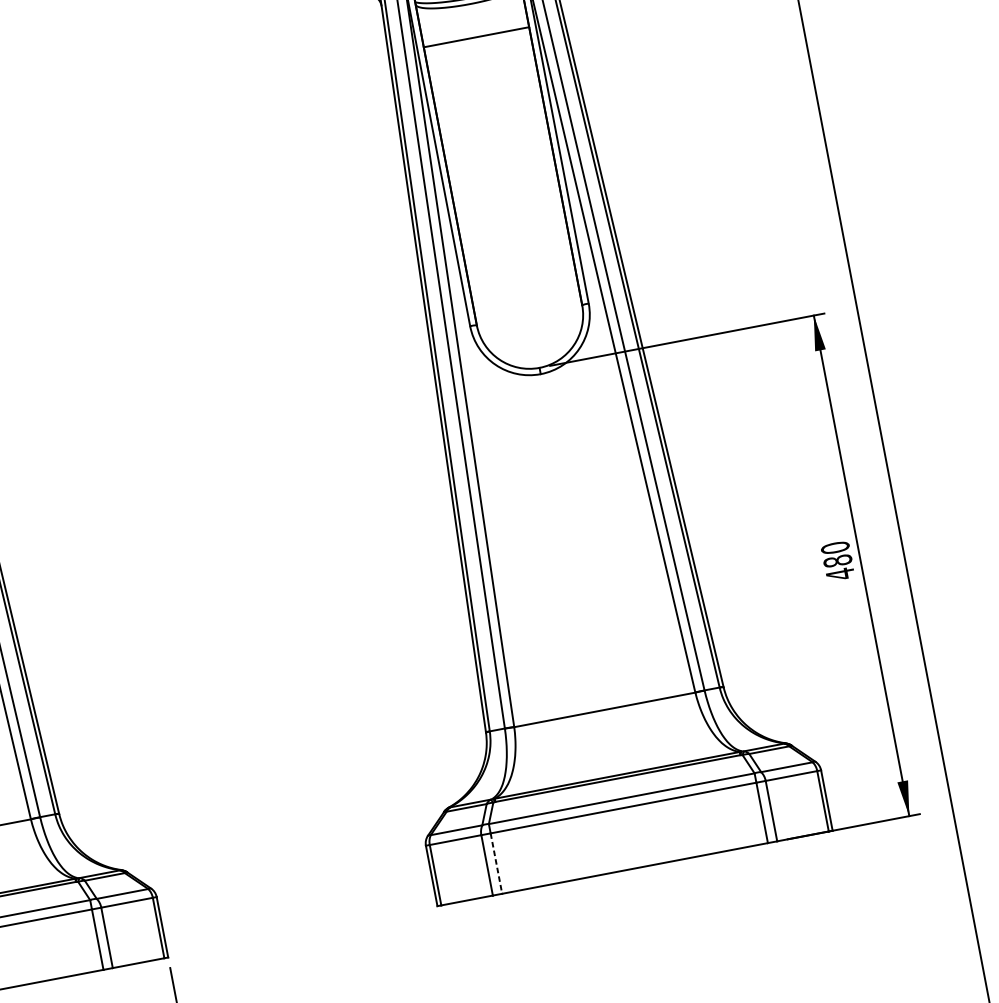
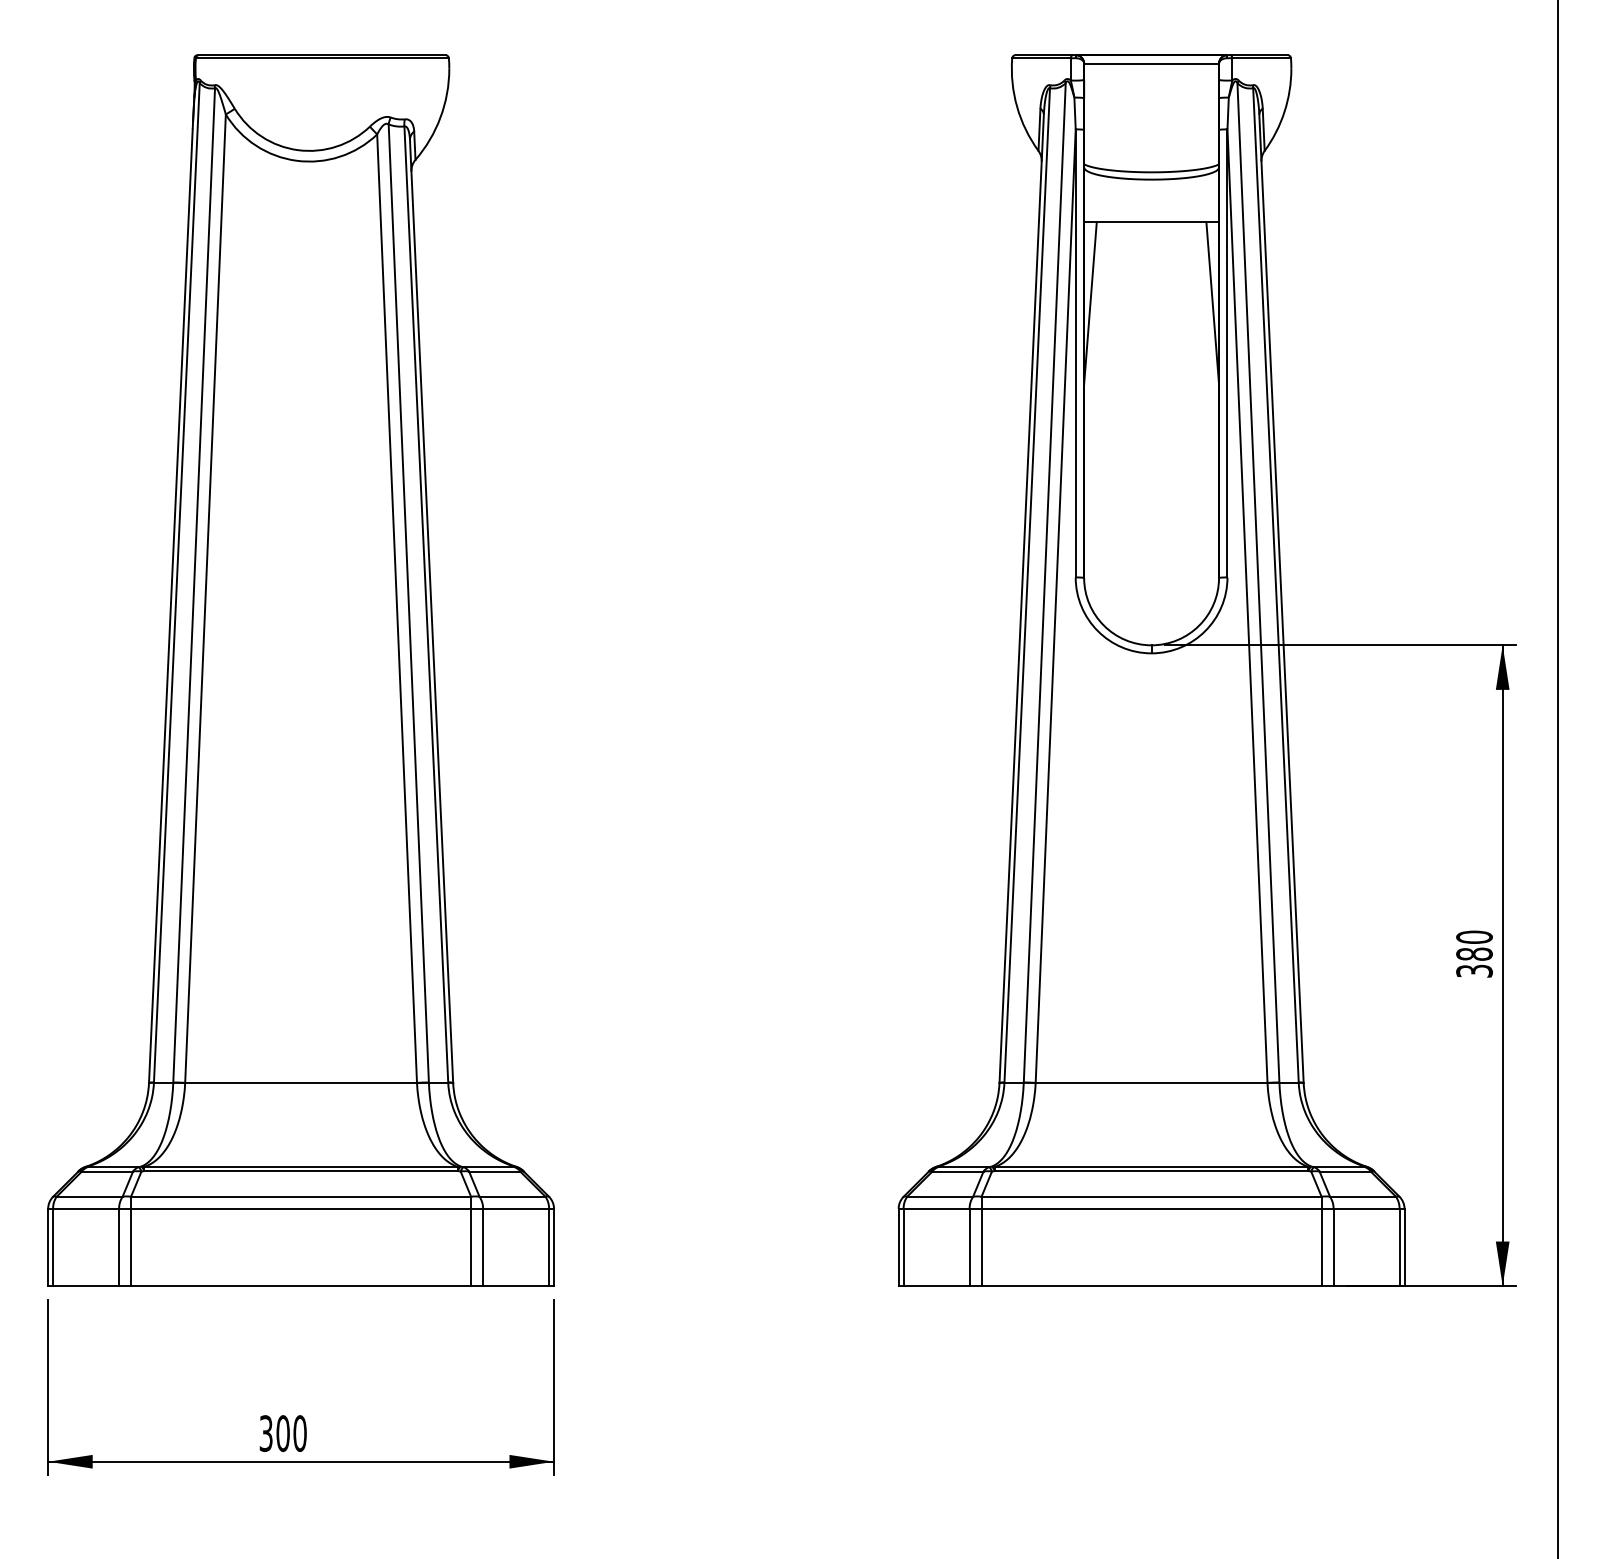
line: (536, 91) -> (1212, 303), added
line: (440, 109) -> (1090, 303), added
text: (840, 574) -> (1474, 971), 480 -> 380
line: (496, 863) -> (981, 1247), dashed -> solid

